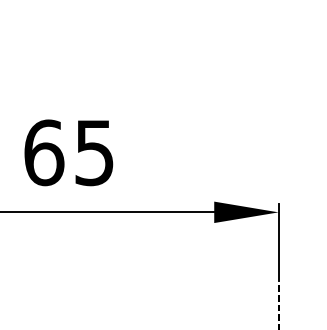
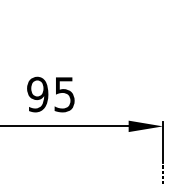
text: (43, 152) -> (37, 94), 65 -> 95

